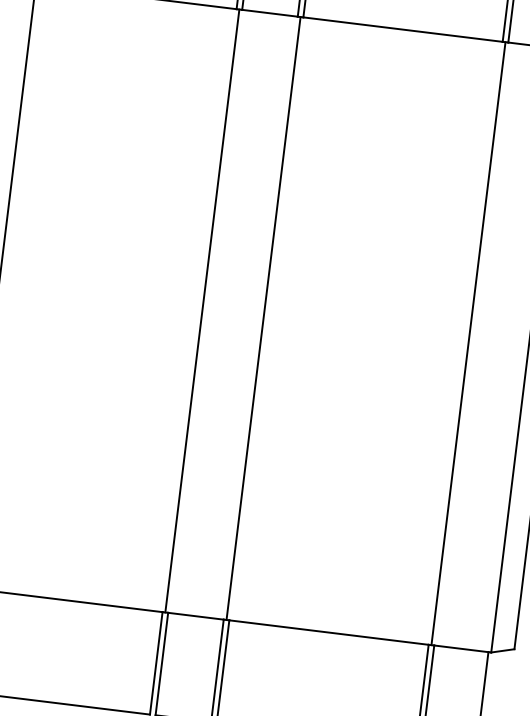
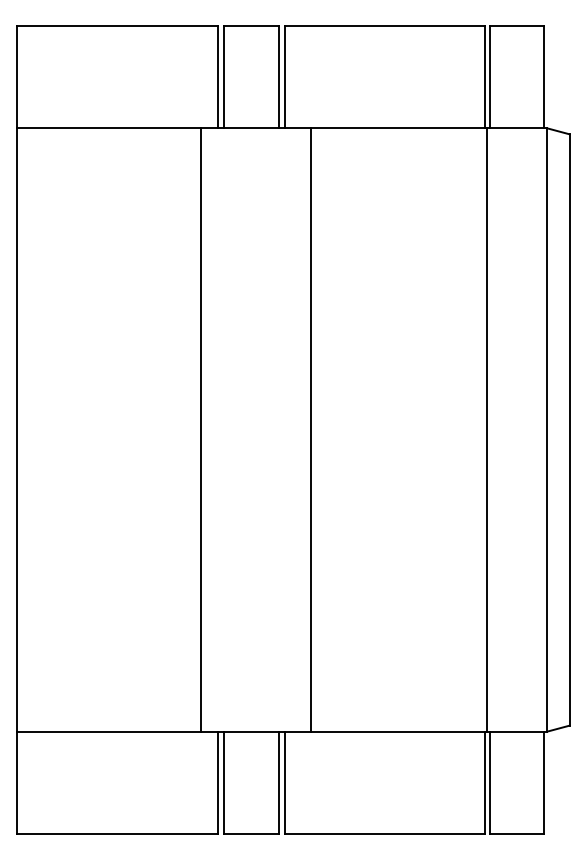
line: (202, 310) -> (201, 429), moved
line: (263, 318) -> (311, 429), moved

